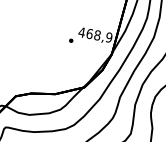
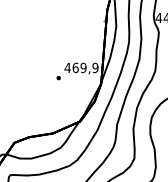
text: (97, 35) -> (83, 68), 468,9 -> 469,9

